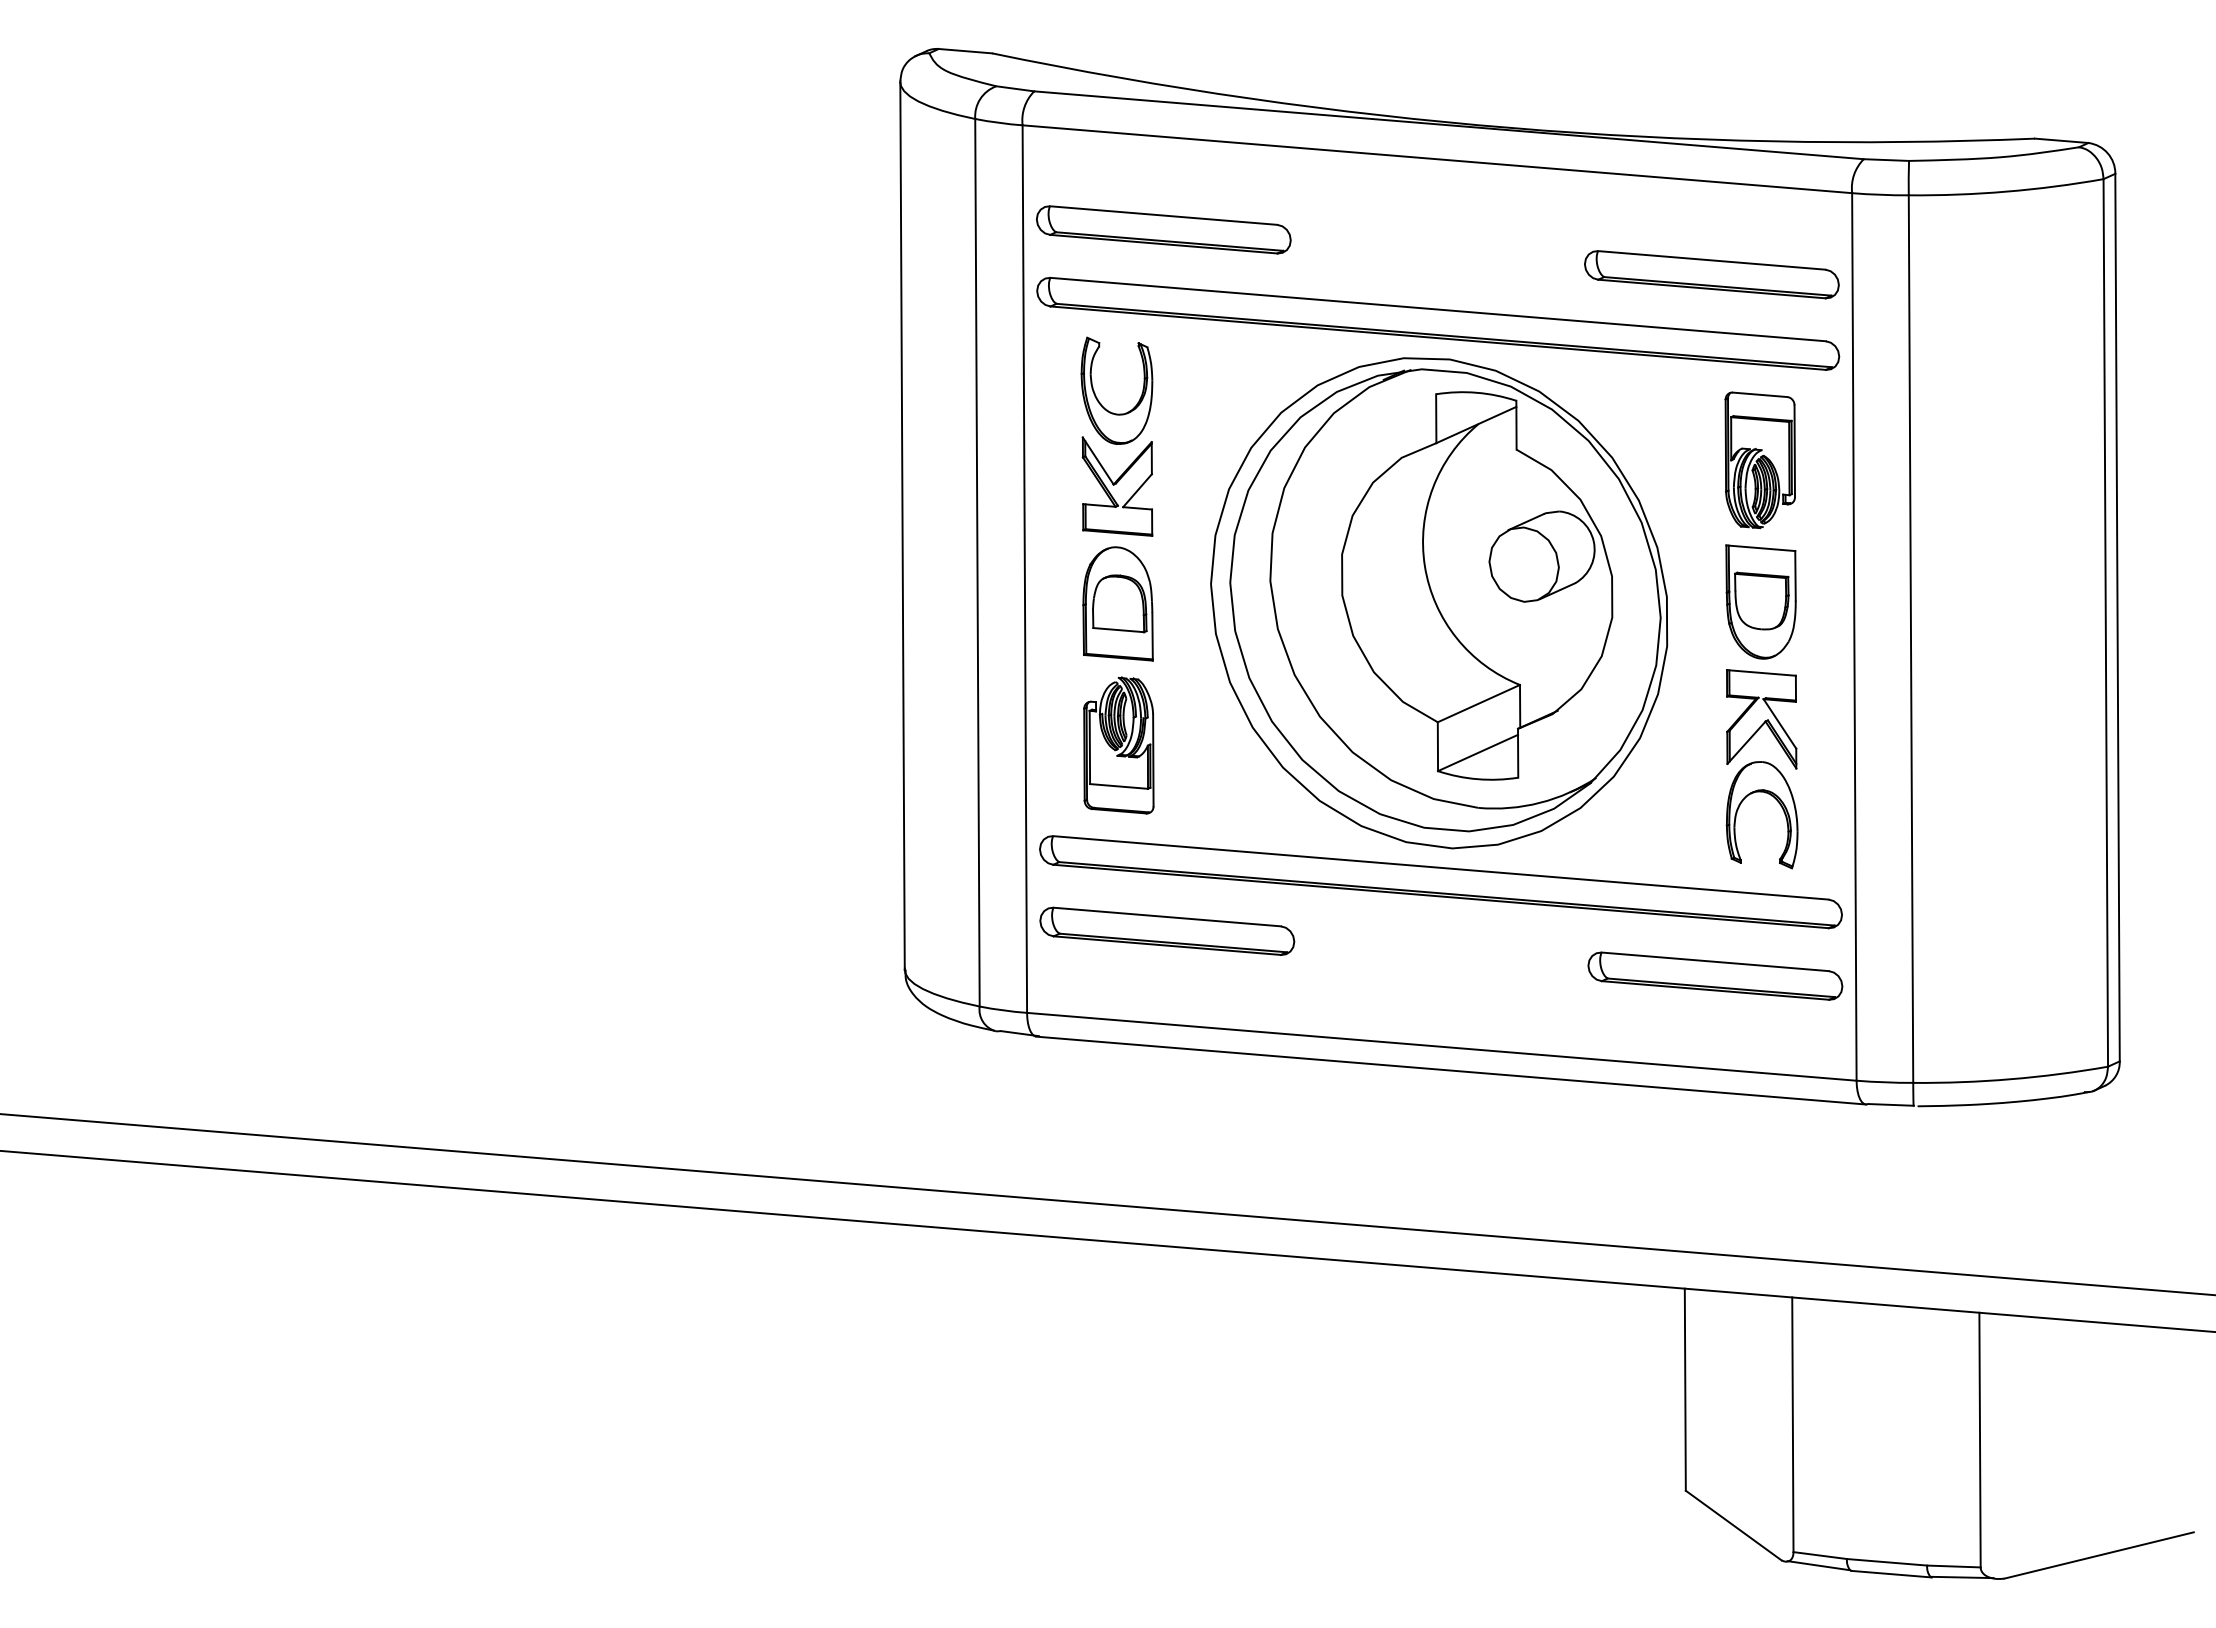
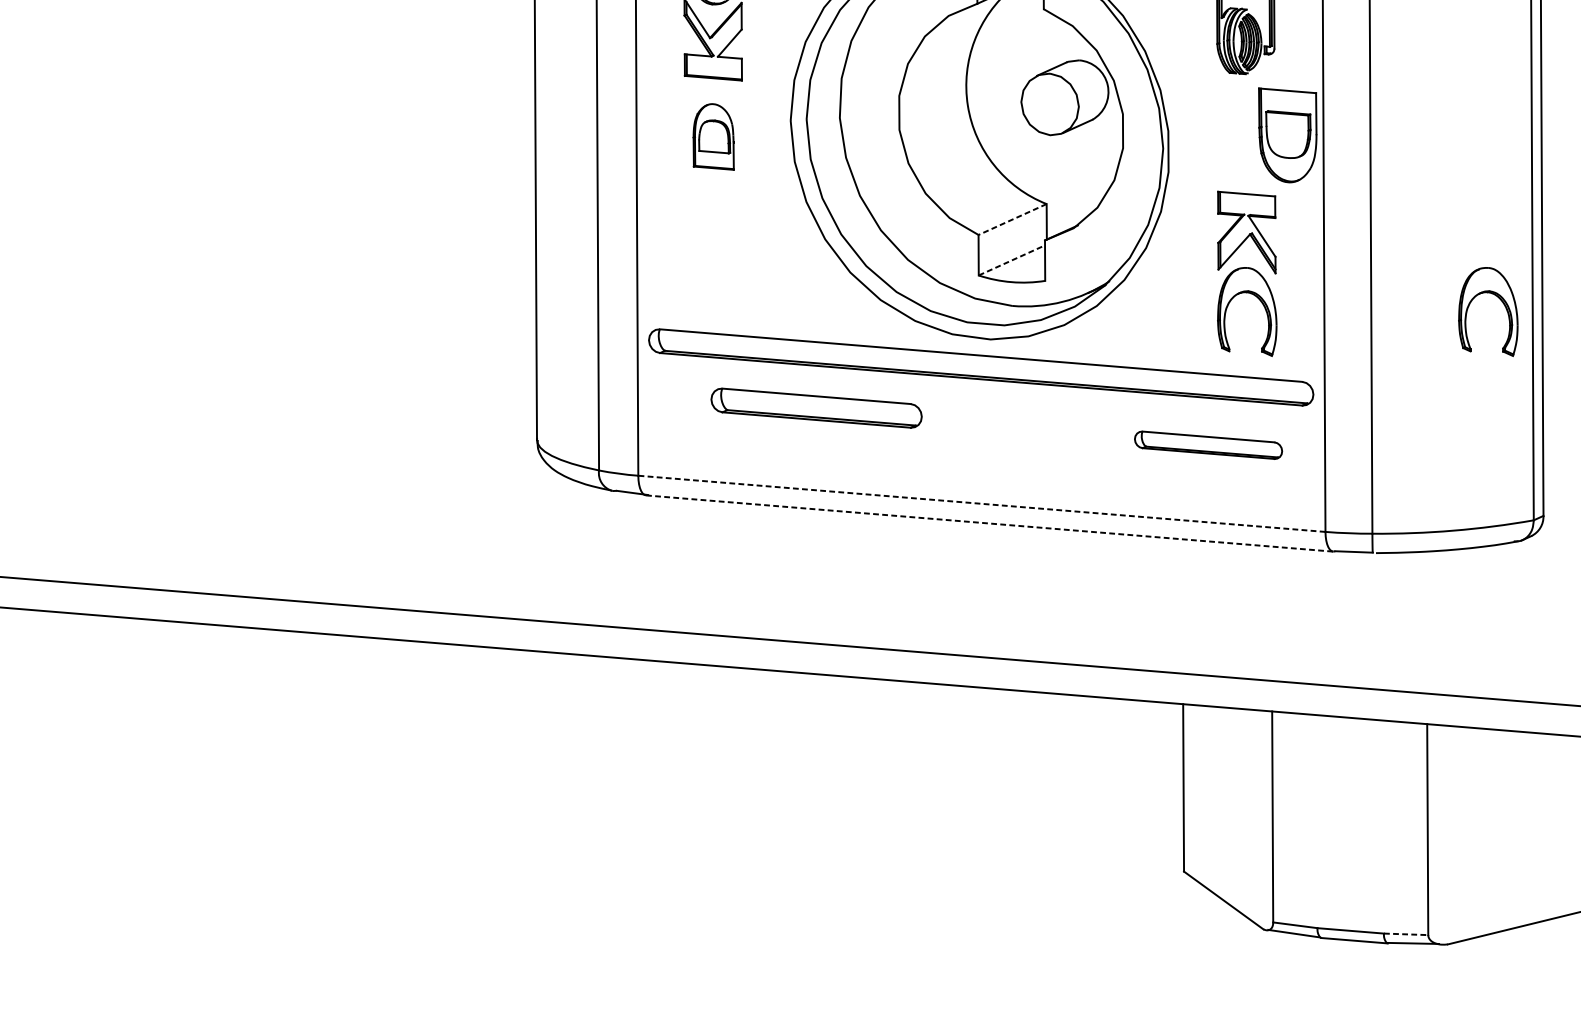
part: (1760, 601) -> (1287, 134), moved
part: (1117, 603) -> (713, 136), size x0.7
line: (1478, 703) -> (1012, 219), solid -> dashed
part: (1118, 745) -> (714, 254), removed
line: (1478, 752) -> (1012, 260), solid -> dashed
part: (2069, 803) -> (1501, 302), added
part: (1167, 930) -> (816, 407), moved
part: (1715, 975) -> (1208, 444), size x0.7
line: (1441, 1046) -> (981, 503), solid -> dashed
line: (1451, 1070) -> (989, 523), solid -> dashed
line: (1953, 1566) -> (1405, 934), solid -> dashed

